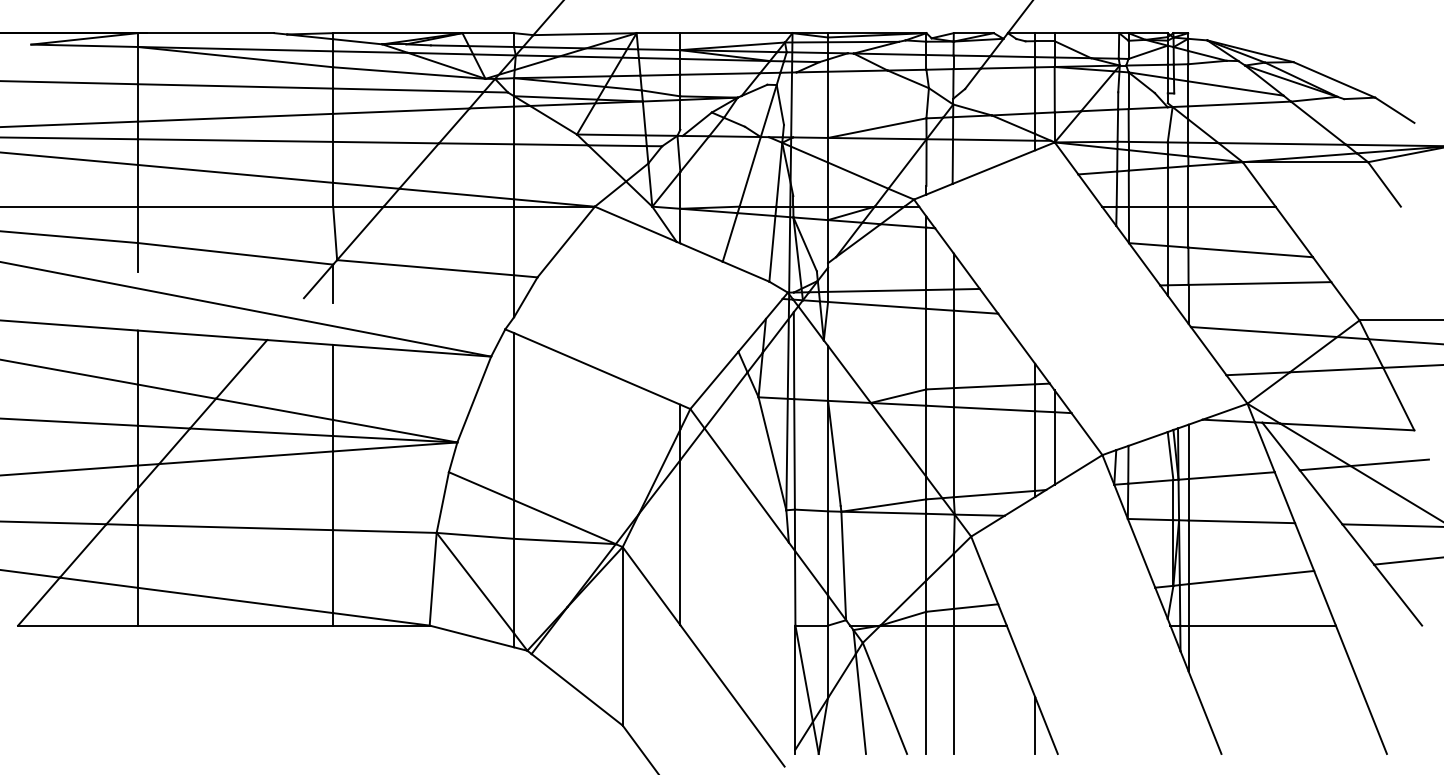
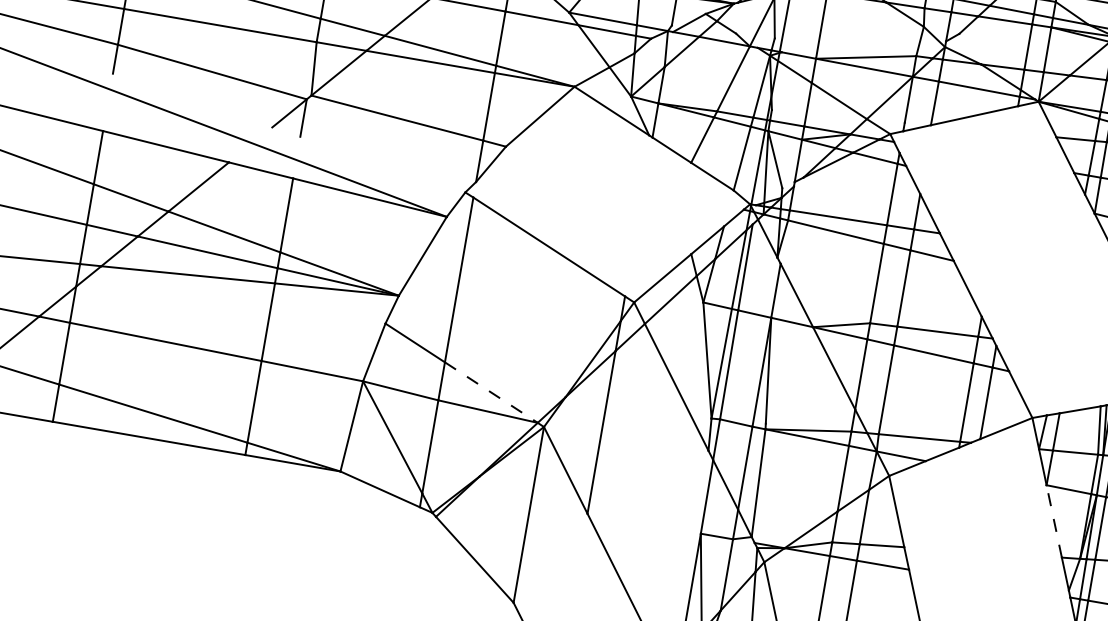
line: (565, 522) -> (491, 392), solid -> dashed
line: (1141, 553) -> (1054, 521), solid -> dashed

